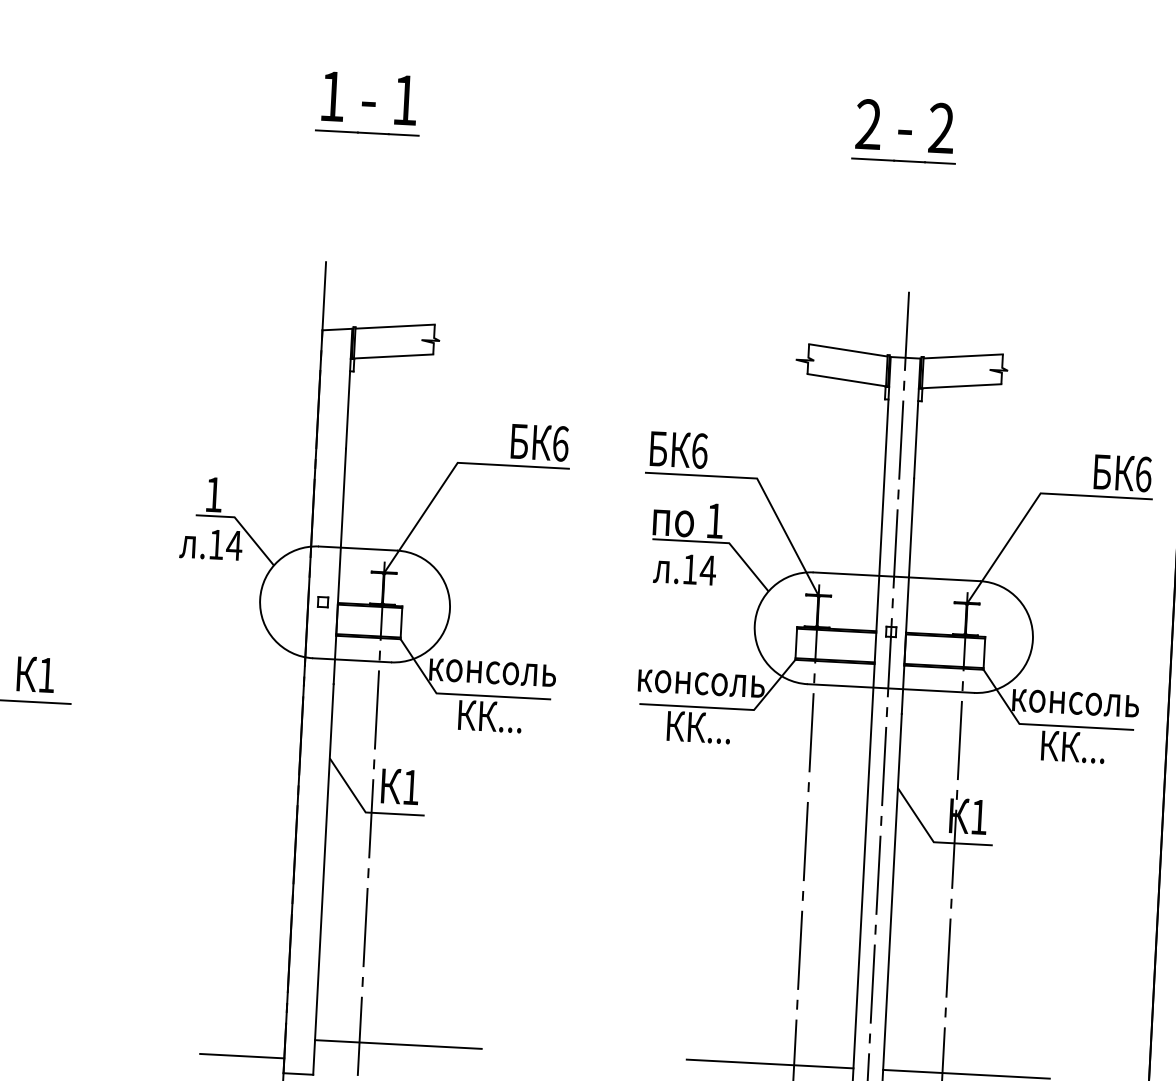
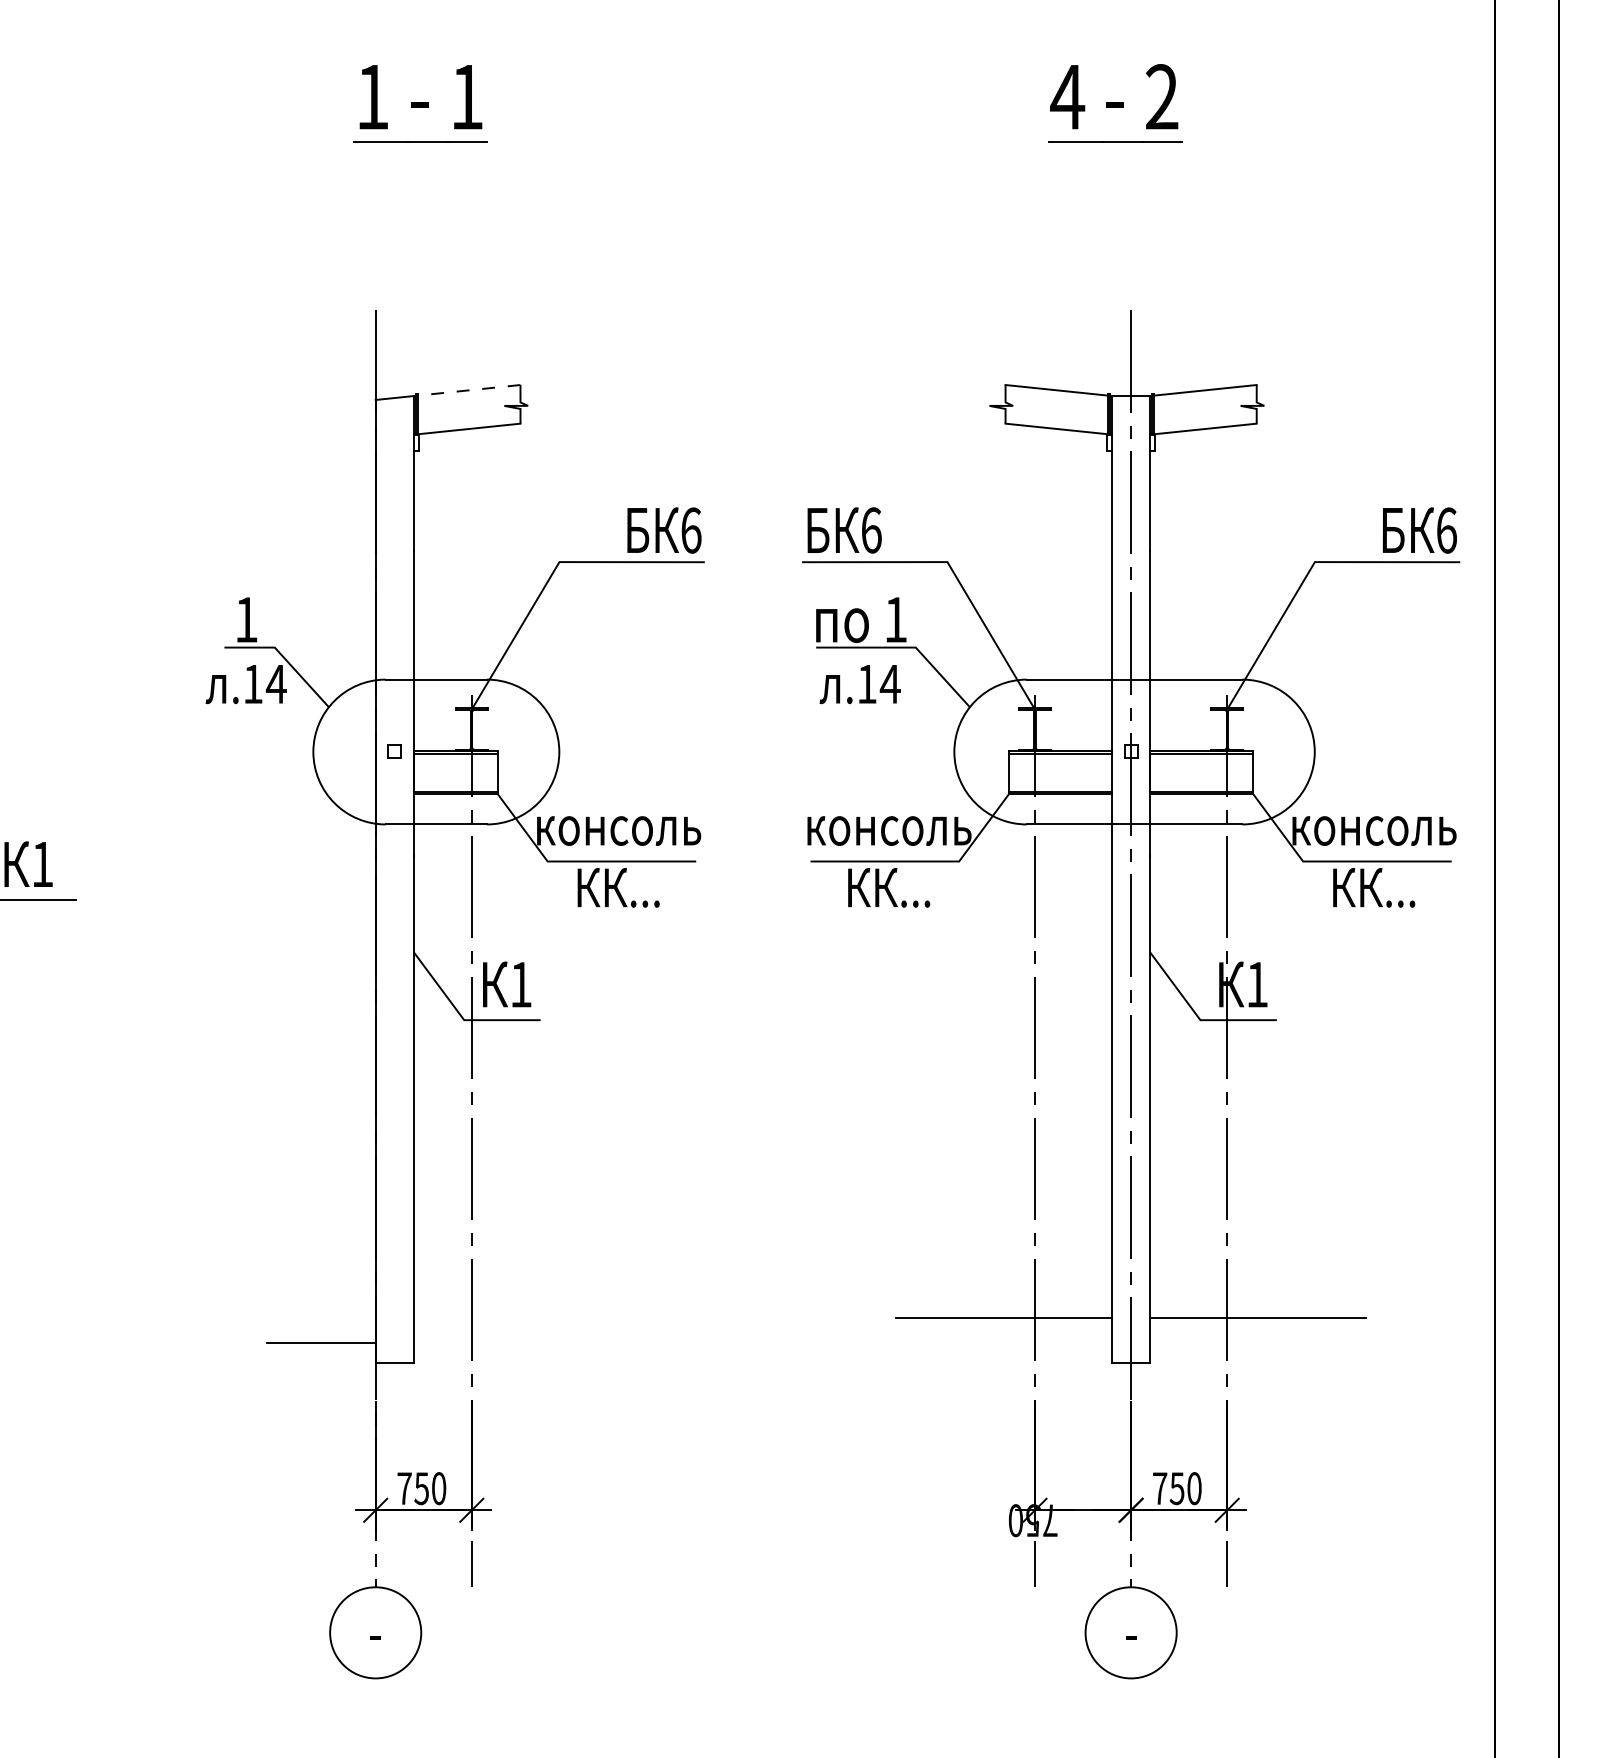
text: (868, 124) -> (1067, 96), 2 -> 4
line: (394, 326) -> (468, 390), solid -> dashed
line: (398, 1044) -> (522, 1317), removed

